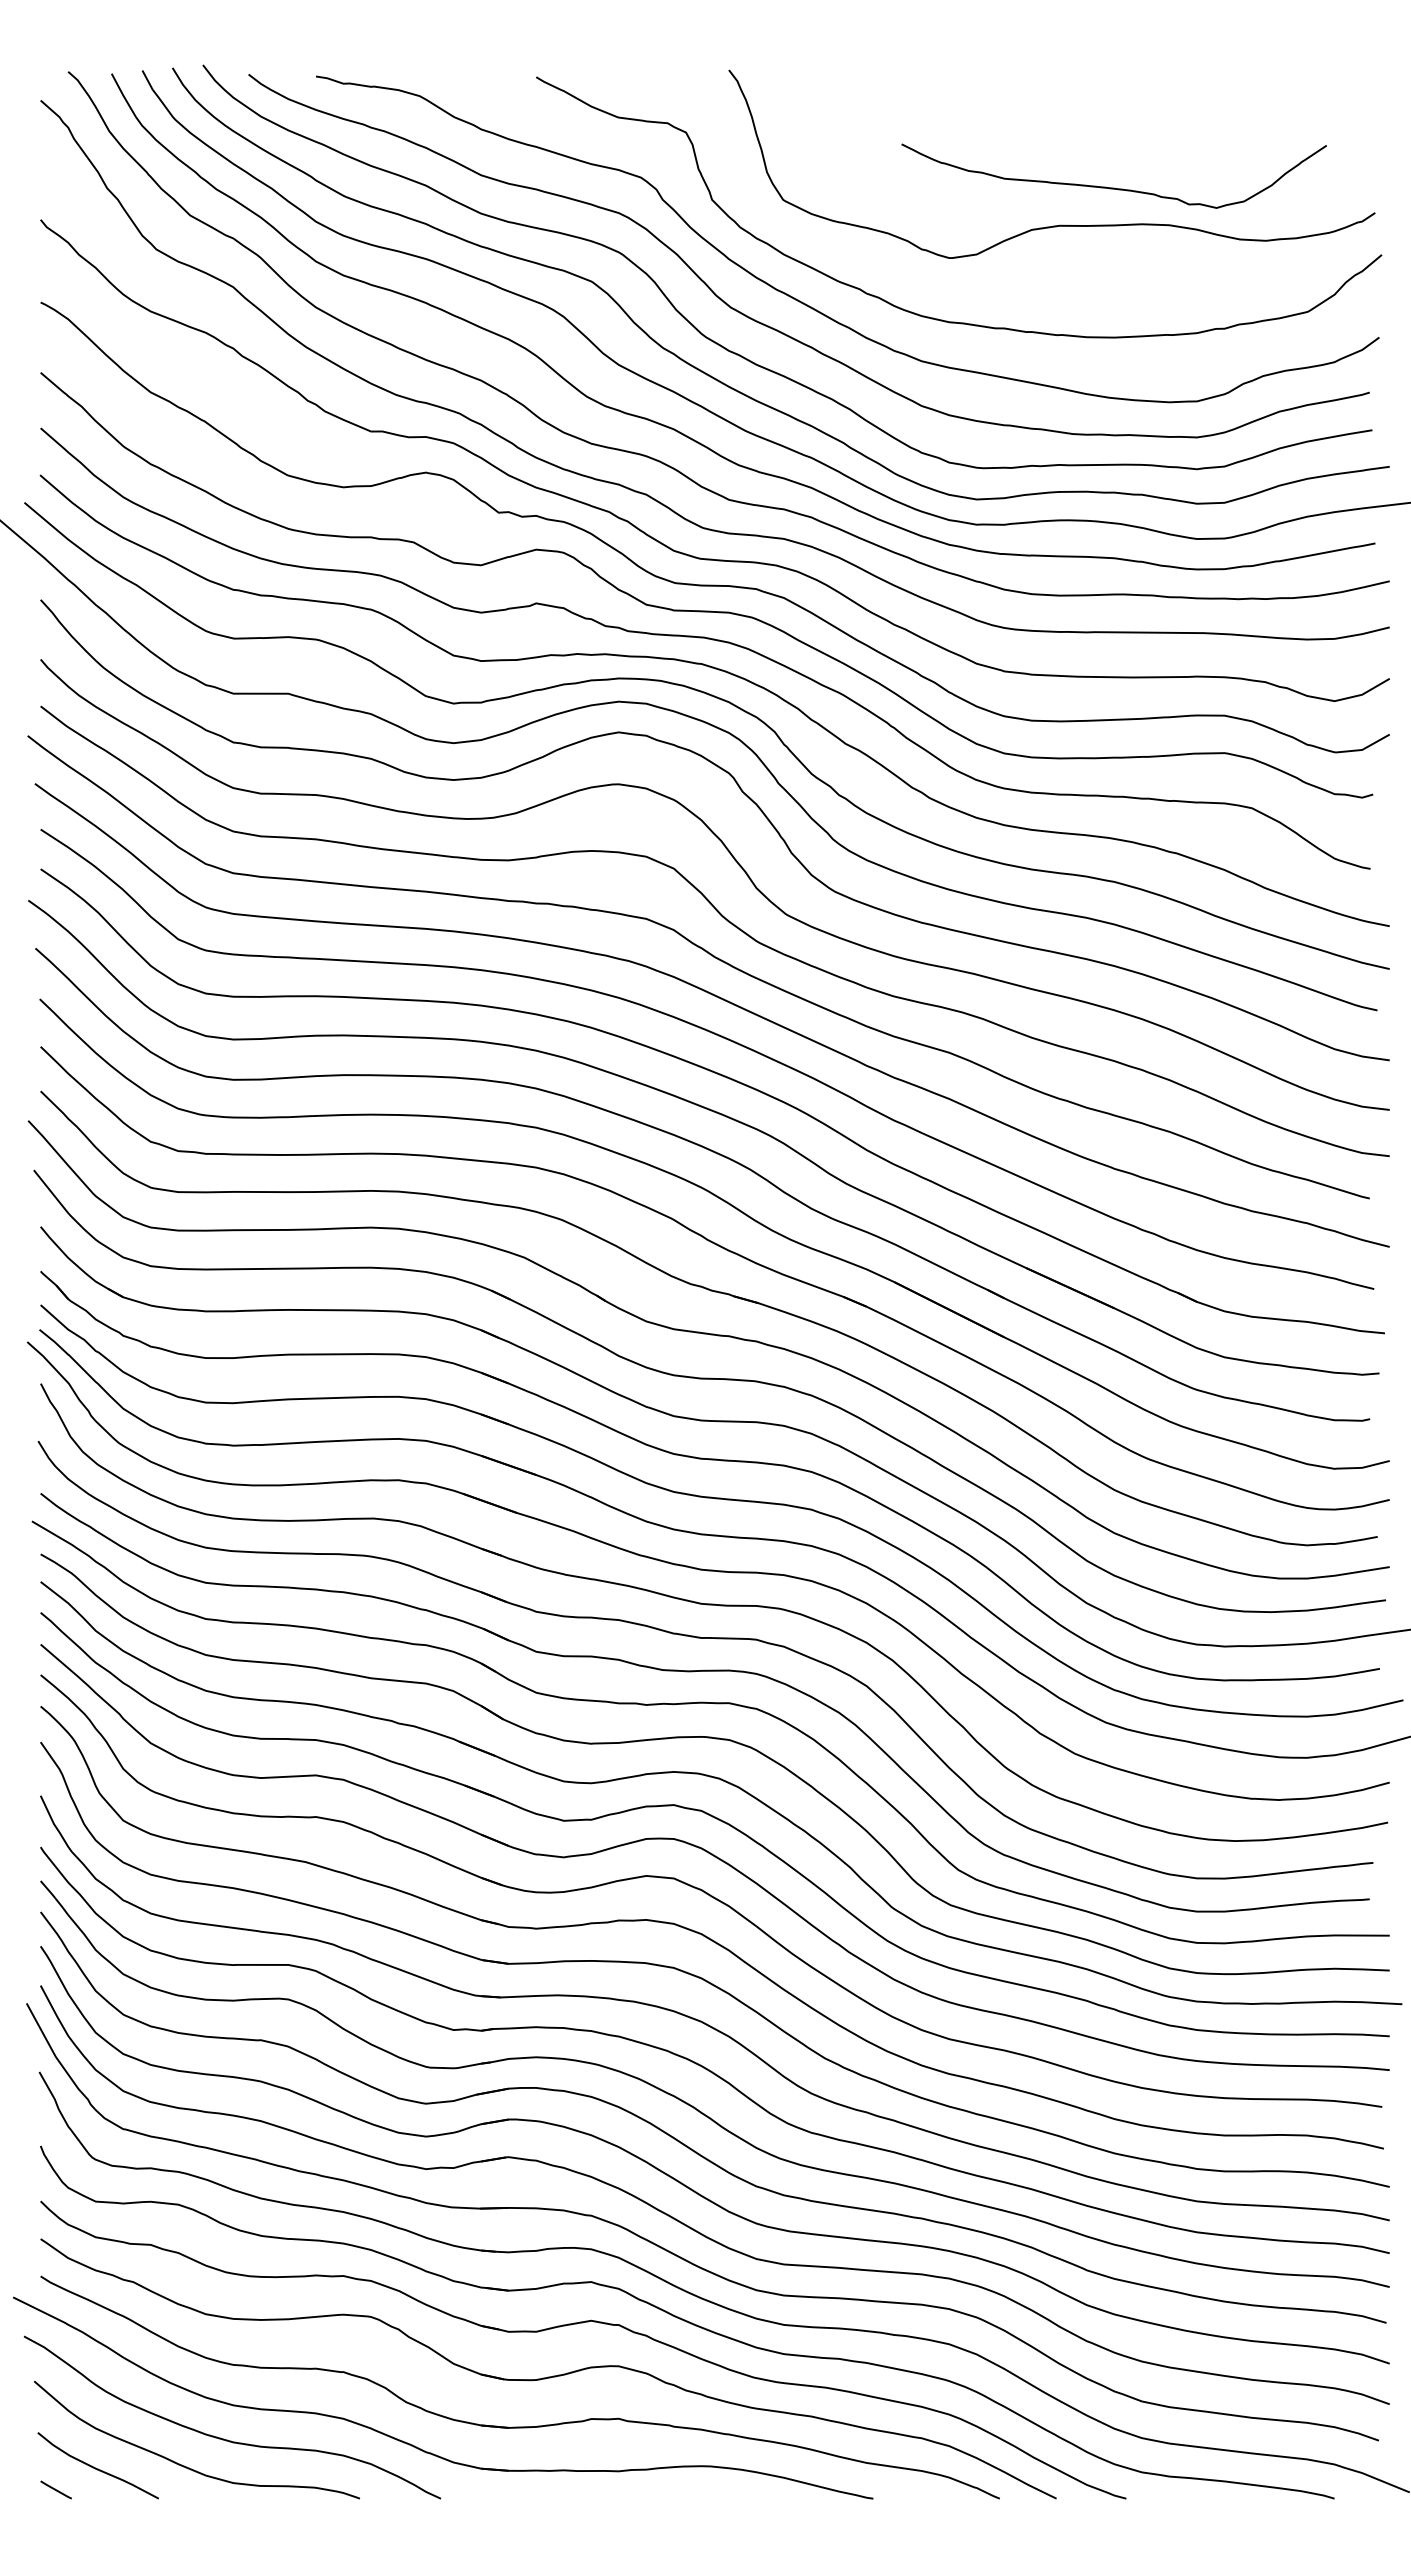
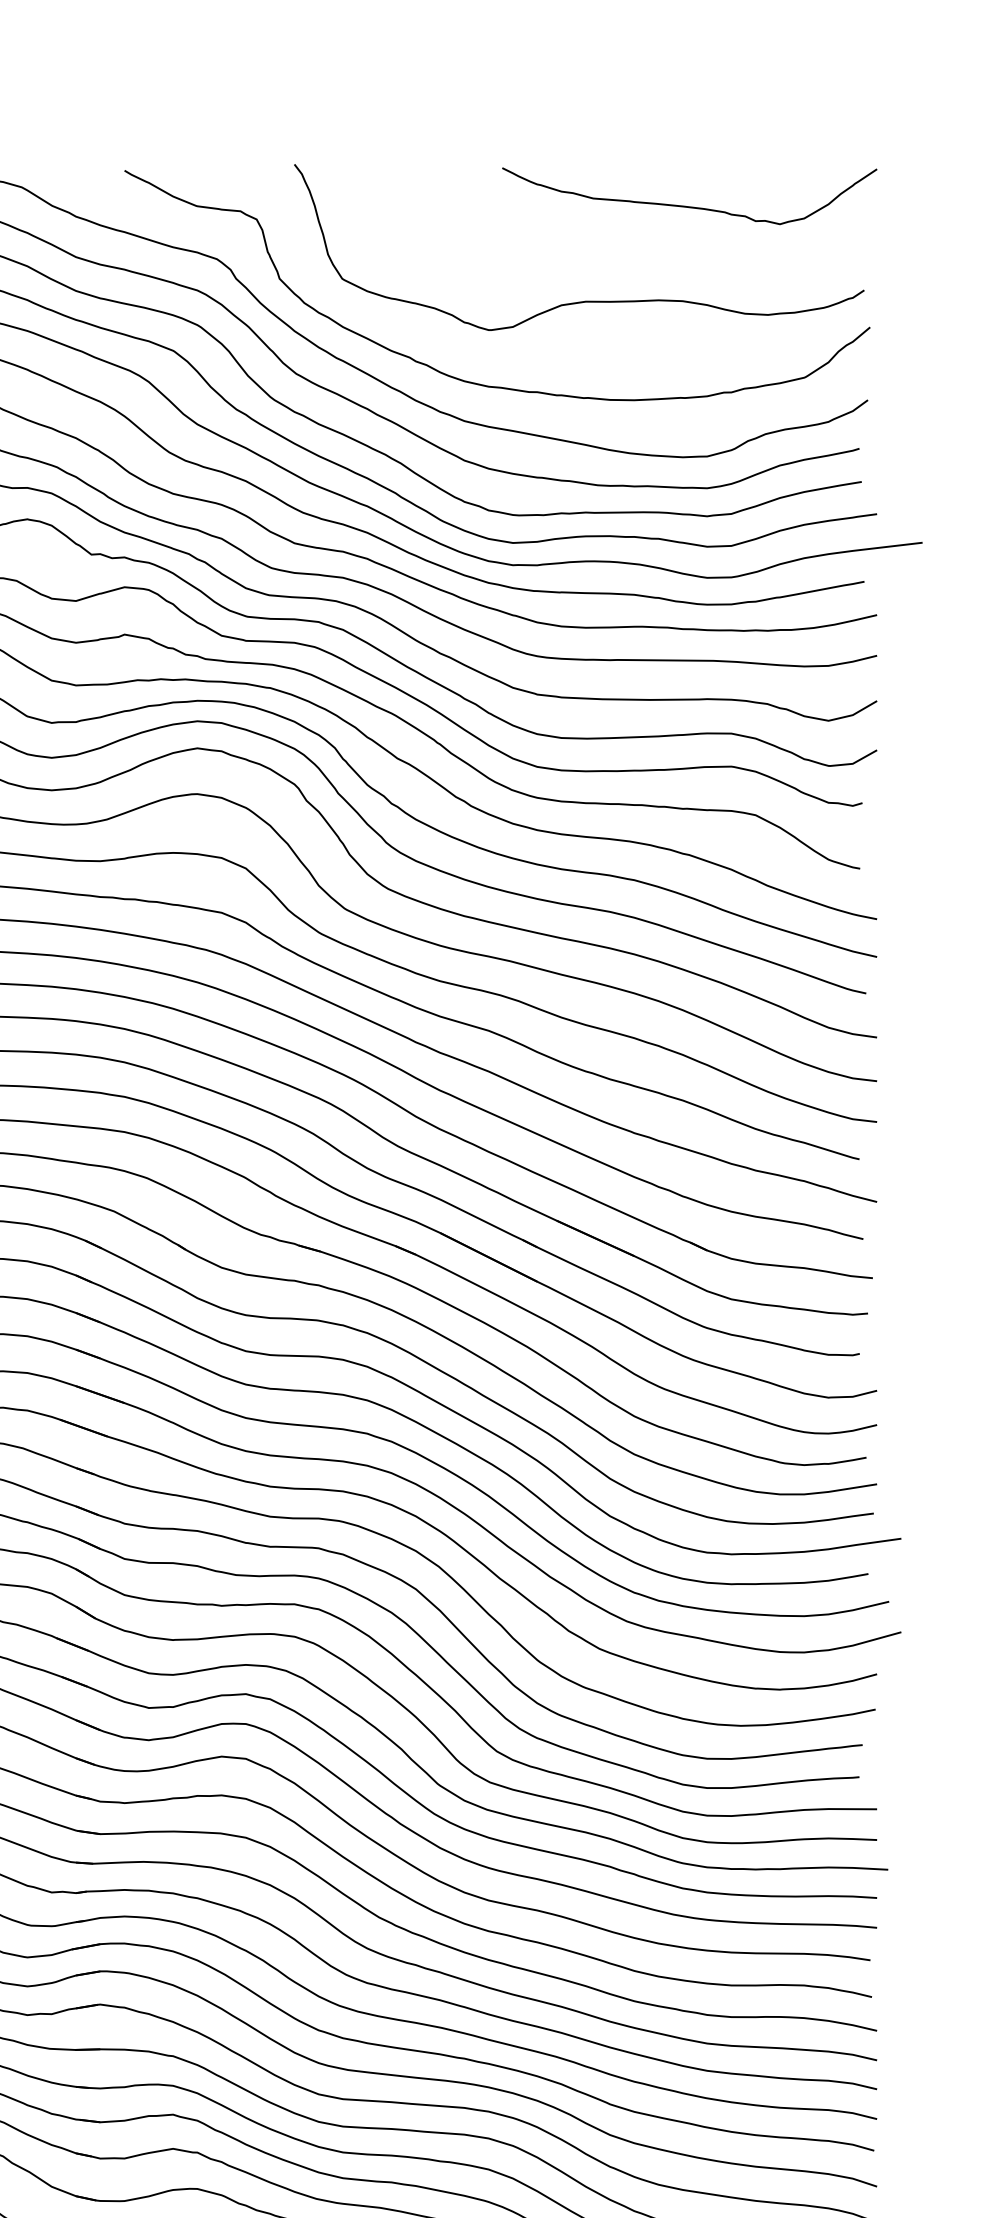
curve: (1113, 187) -> (689, 206), moved

